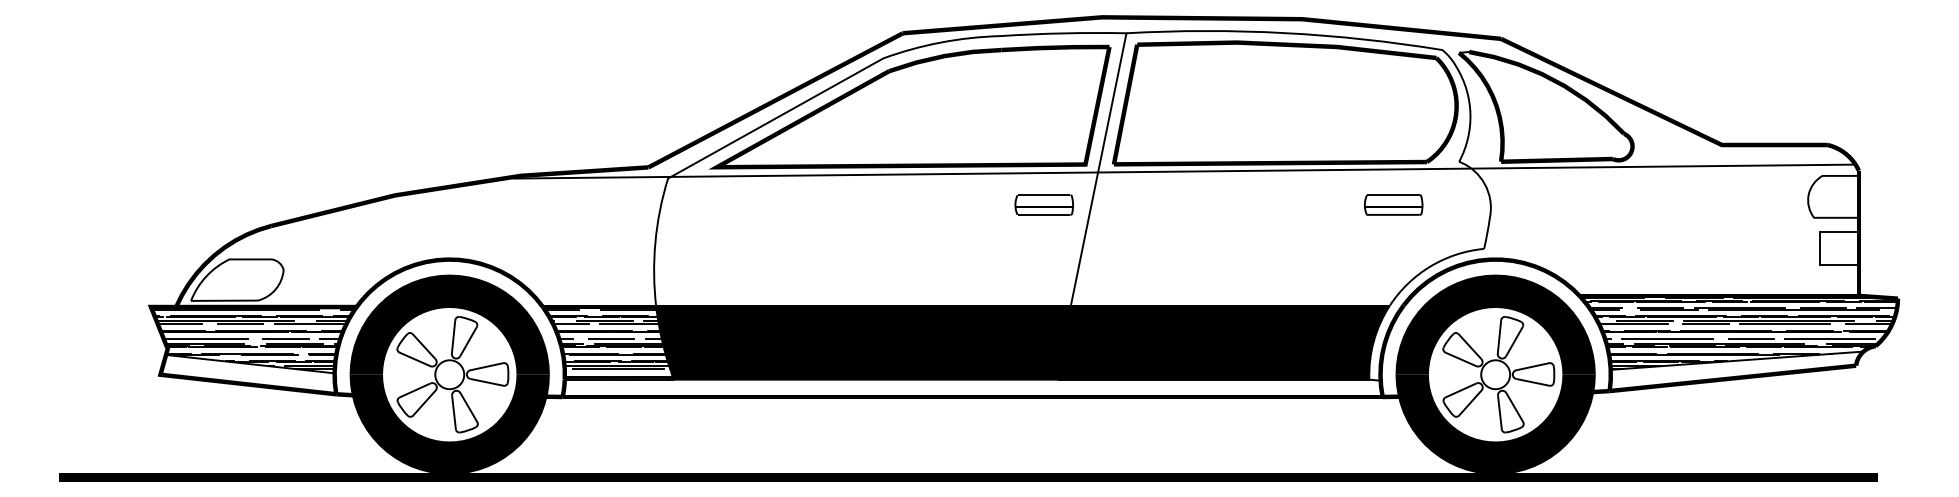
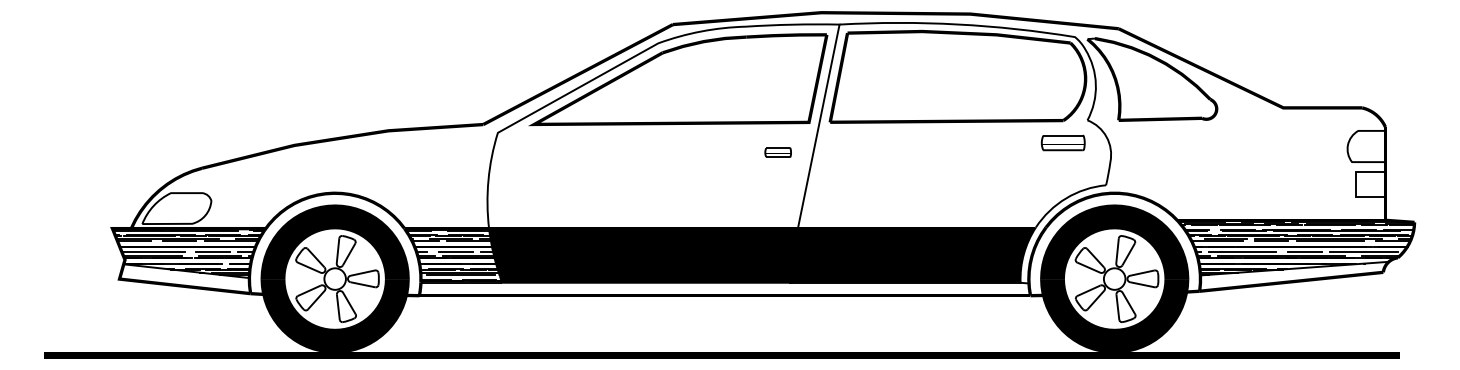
line: (1184, 171) -> (882, 127), removed
part: (1043, 204) -> (777, 152), size x0.6
part: (1393, 204) -> (1063, 142), moved

